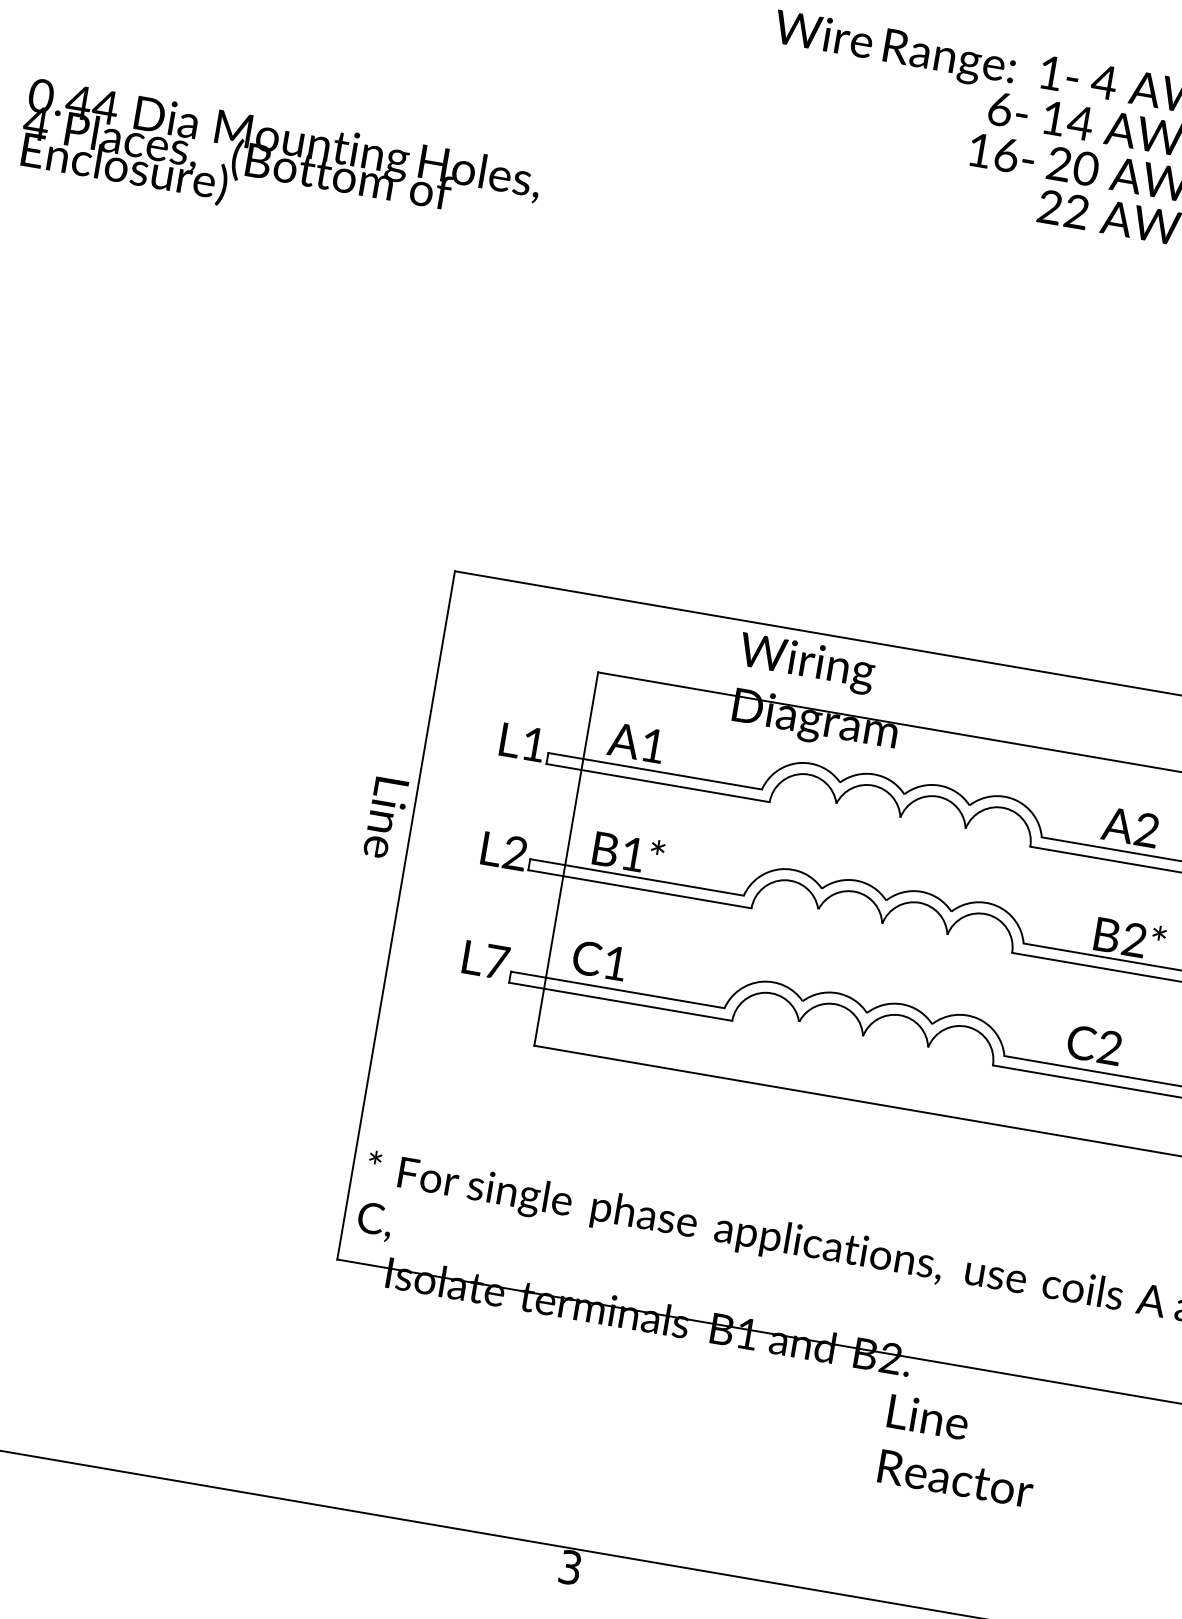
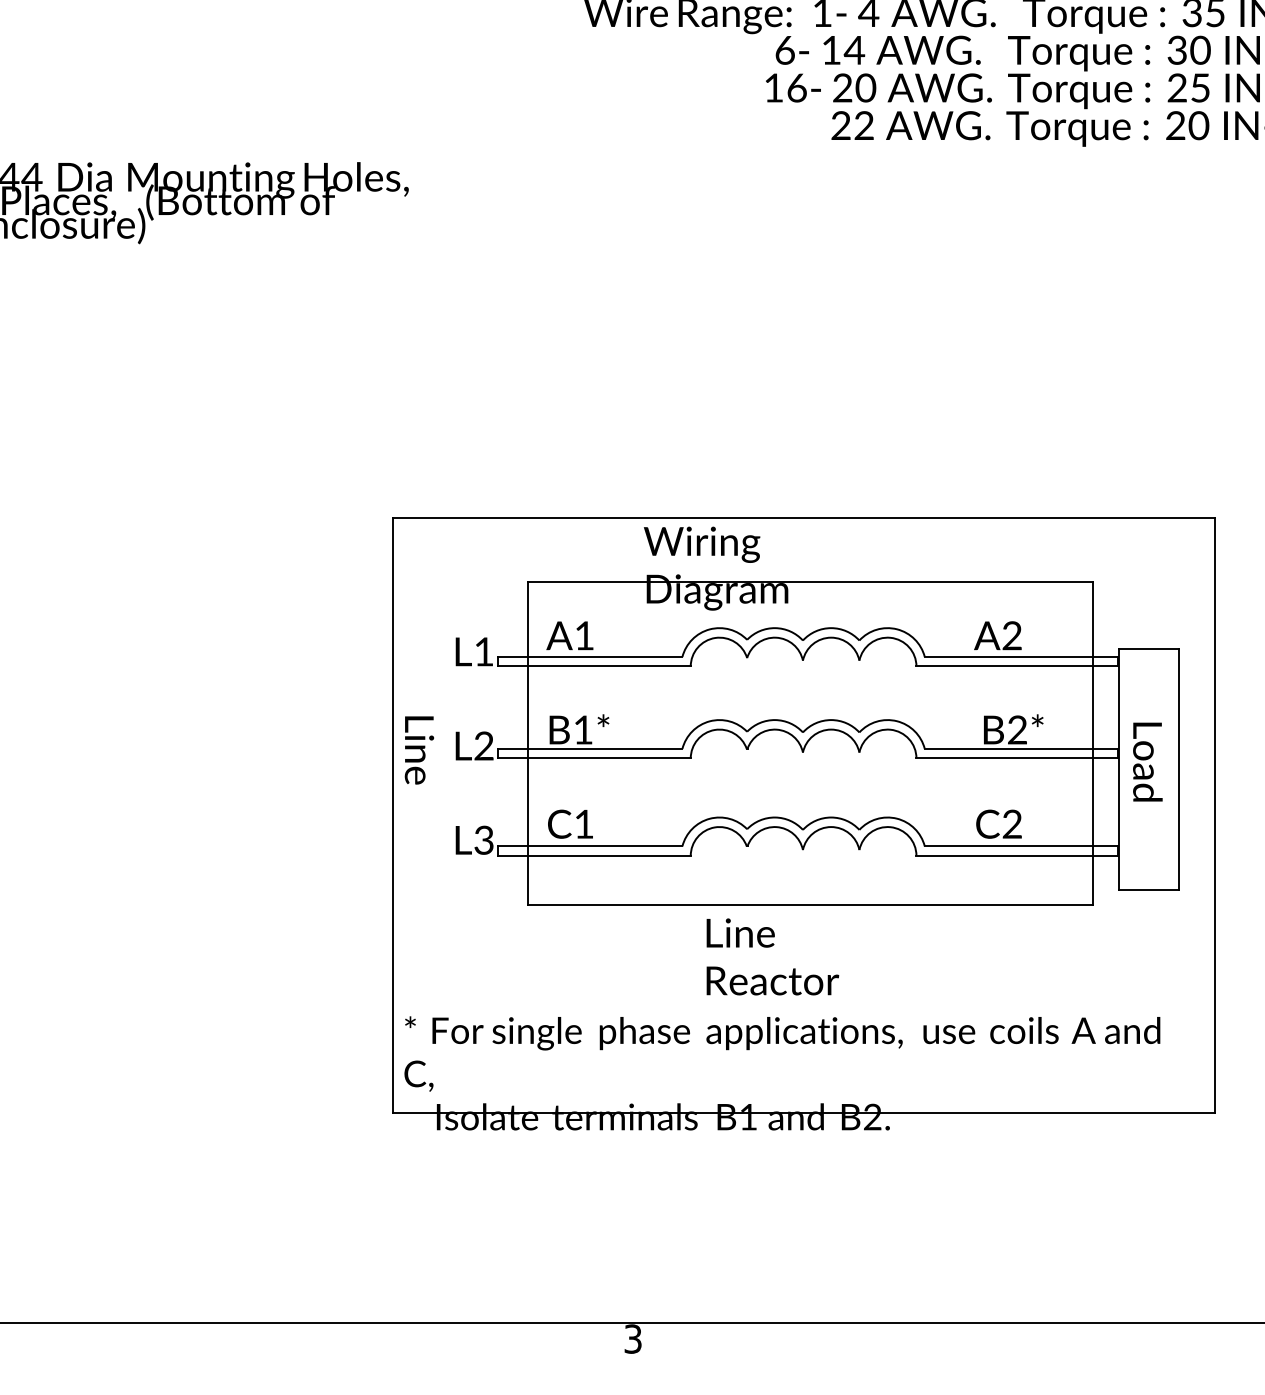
text: (385, 818) -> (418, 750), moved
text: (497, 961) -> (484, 839), L7 -> L3
text: (960, 1450) -> (772, 956), moved

